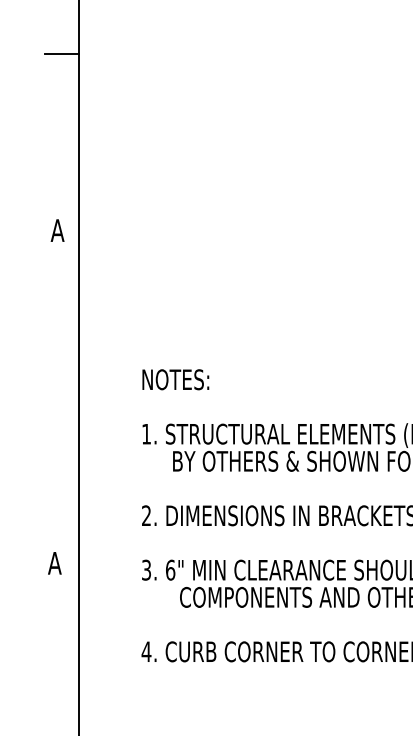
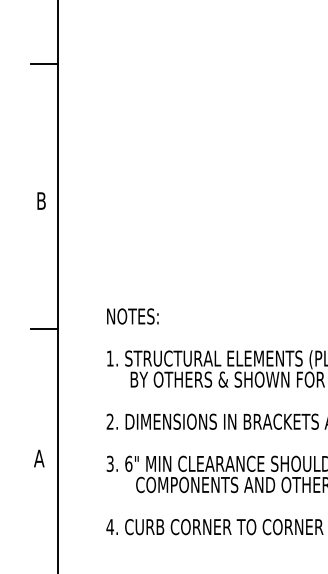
text: (57, 229) -> (41, 200), A -> B
line: (61, 396) -> (44, 329), added

